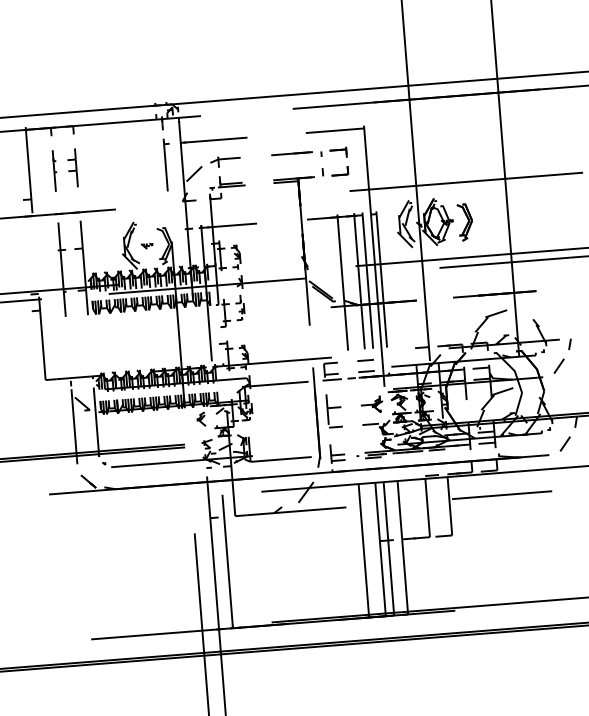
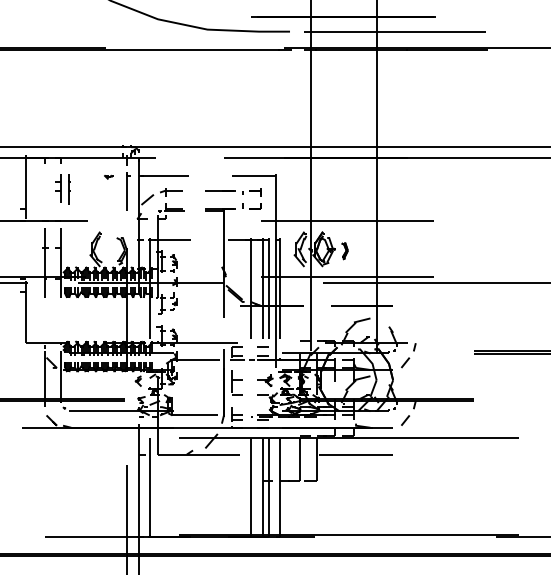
line: (55, 170) -> (69, 189), moved
part: (465, 222) -> (344, 251), size x0.6
part: (146, 245) -> (108, 176), moved

